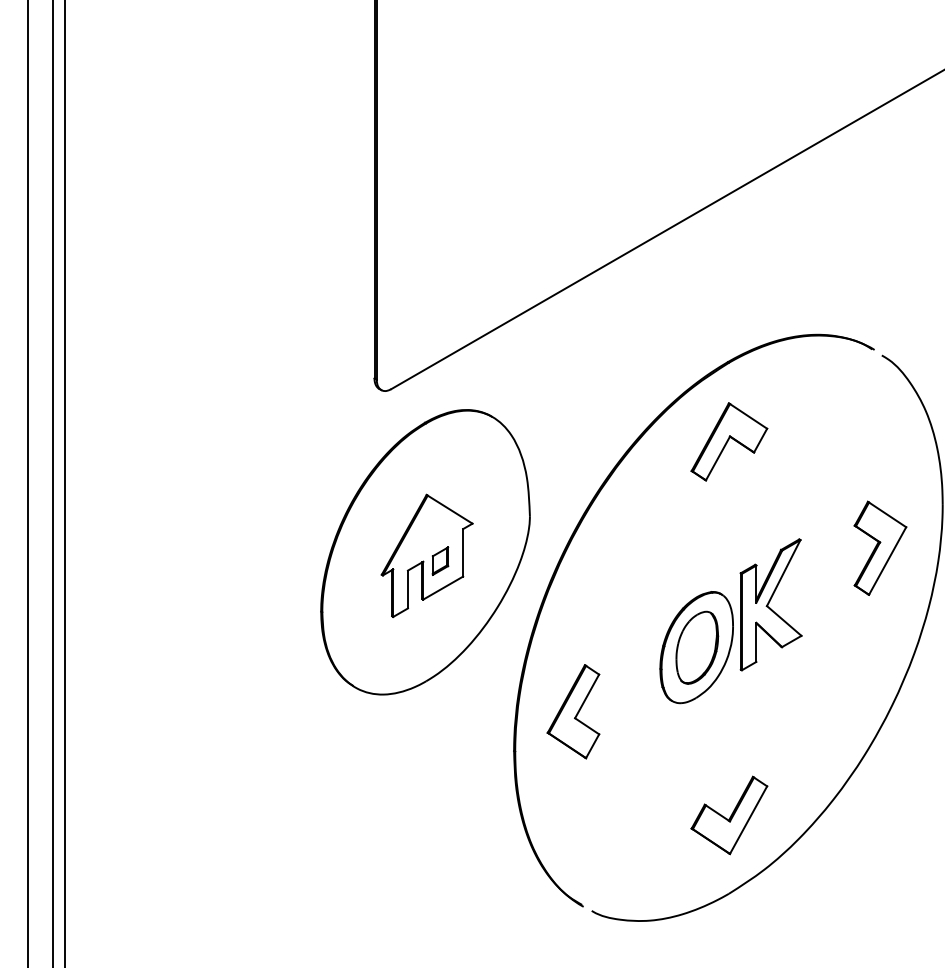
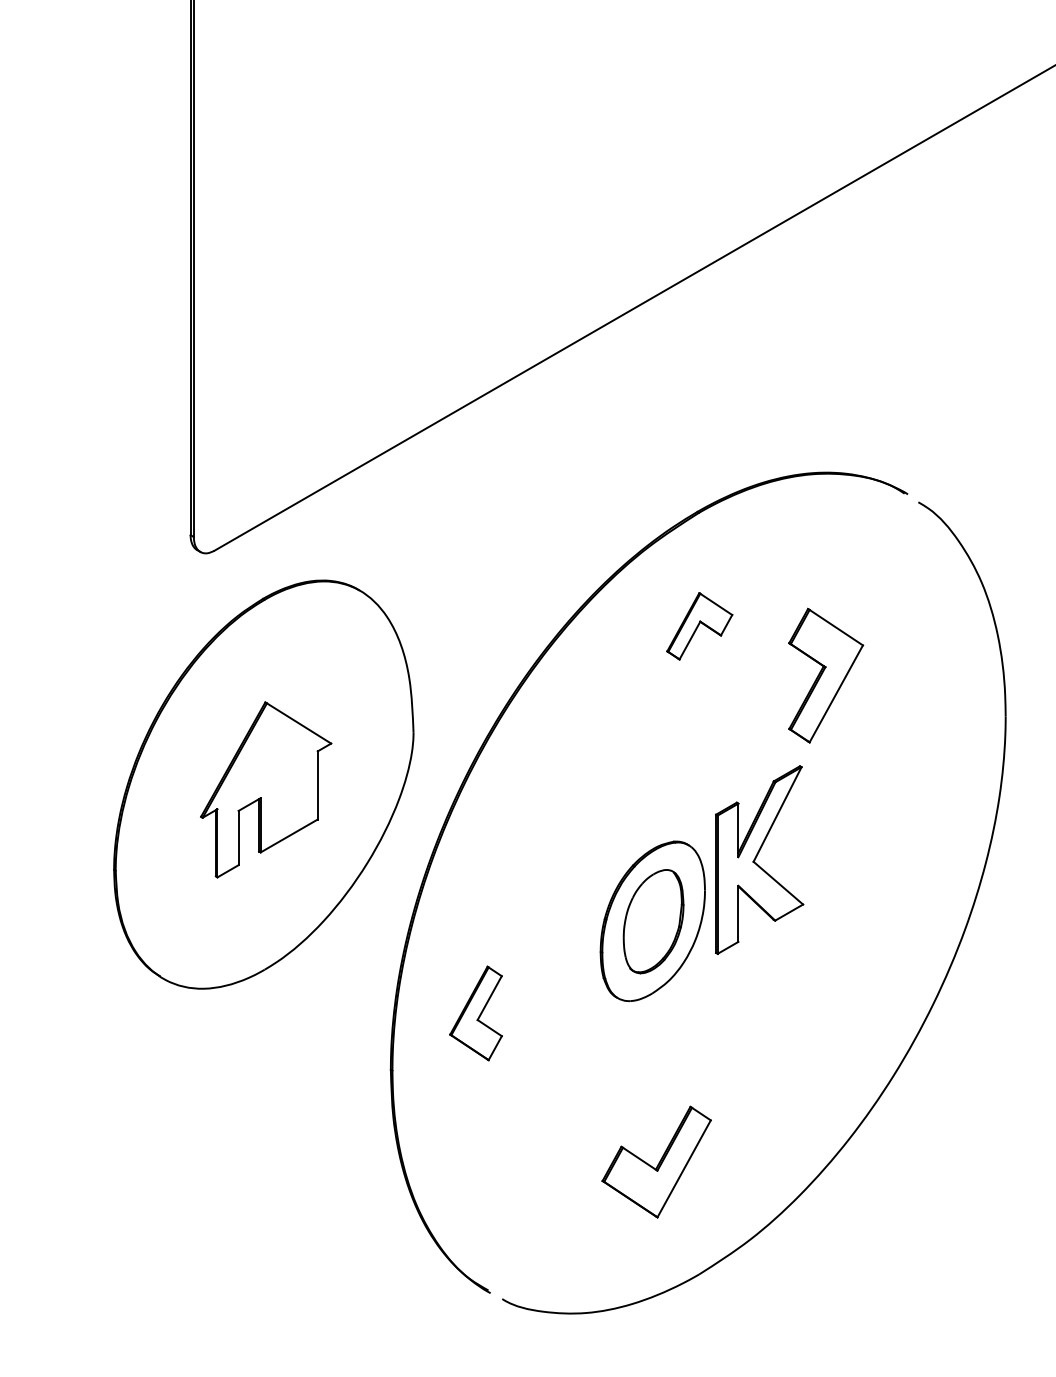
part: (729, 441) -> (699, 625), size x0.6
part: (880, 547) -> (826, 674), moved
part: (440, 560) -> (285, 796), removed
part: (573, 711) -> (476, 1013), size x0.7
part: (729, 815) -> (656, 1162), moved

